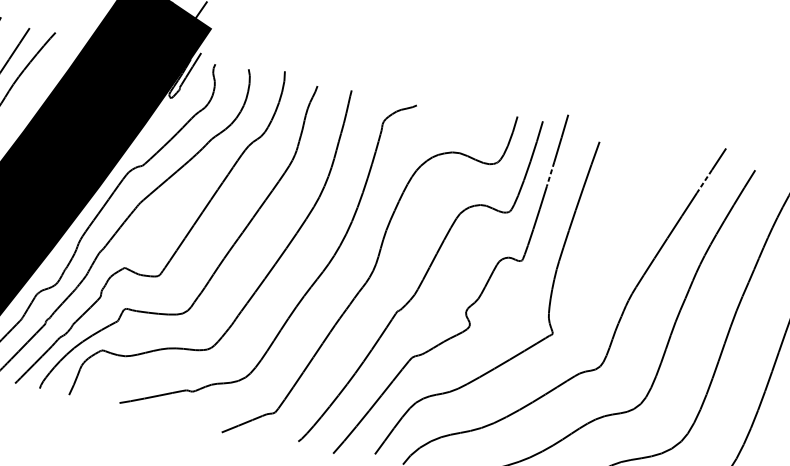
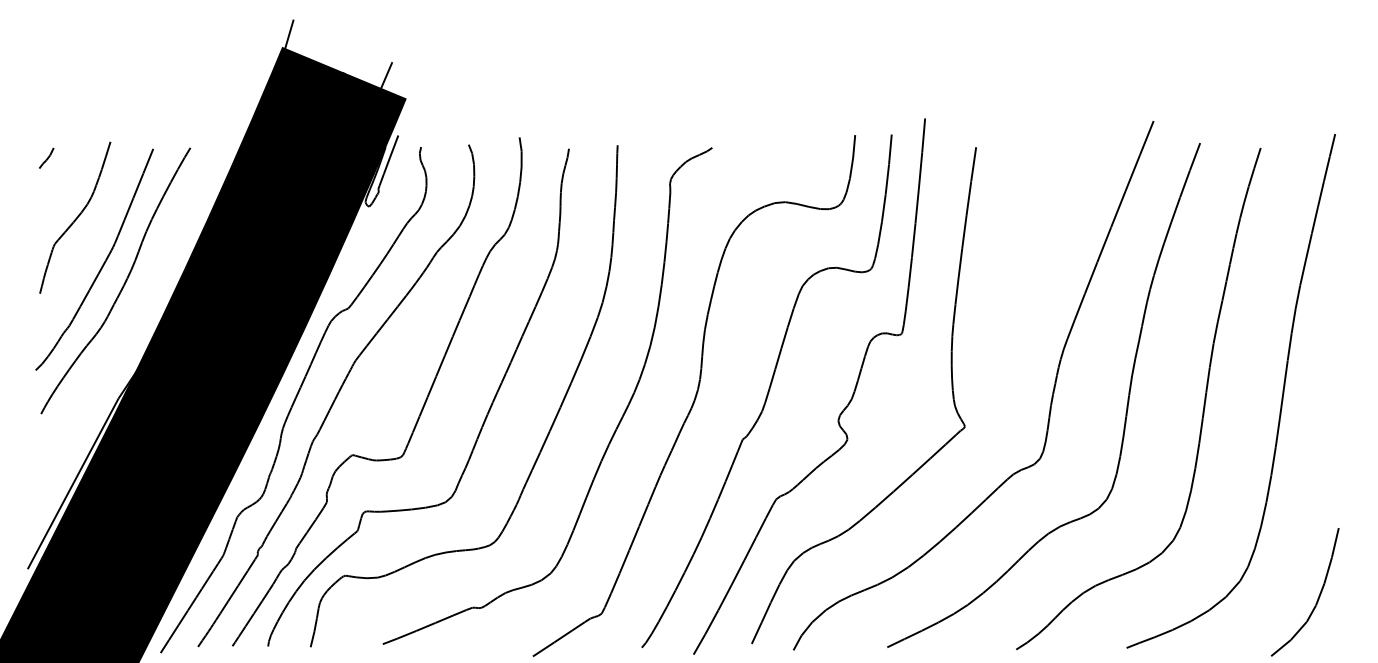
line: (550, 173) -> (917, 205), dashed -> solid
line: (704, 181) -> (1132, 173), dashed -> solid

